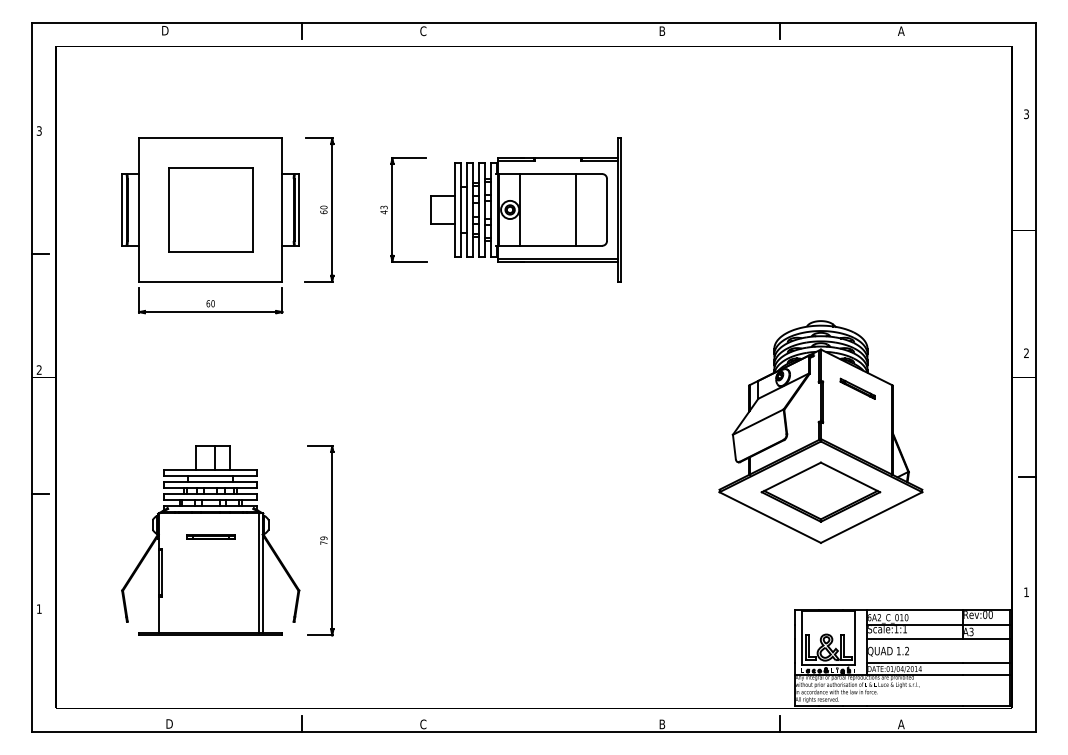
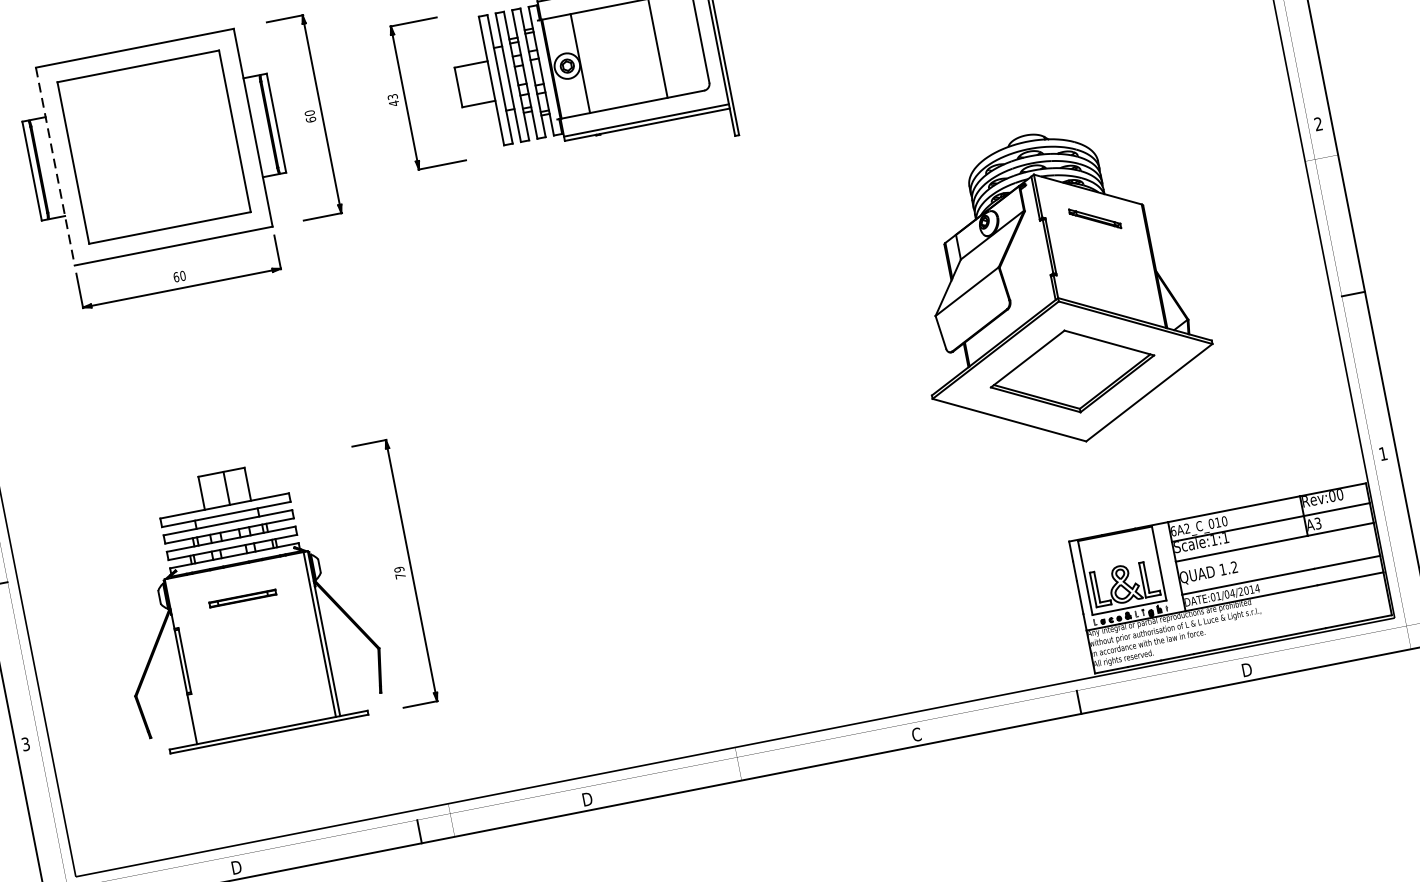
line: (139, 209) -> (55, 165), solid -> dashed
part: (210, 209) -> (153, 146), size x1.4
text: (38, 608) -> (24, 743), 1 -> 3
text: (423, 724) -> (587, 799), C -> D
text: (662, 724) -> (916, 734), B -> C
text: (901, 724) -> (1246, 670), A -> D

